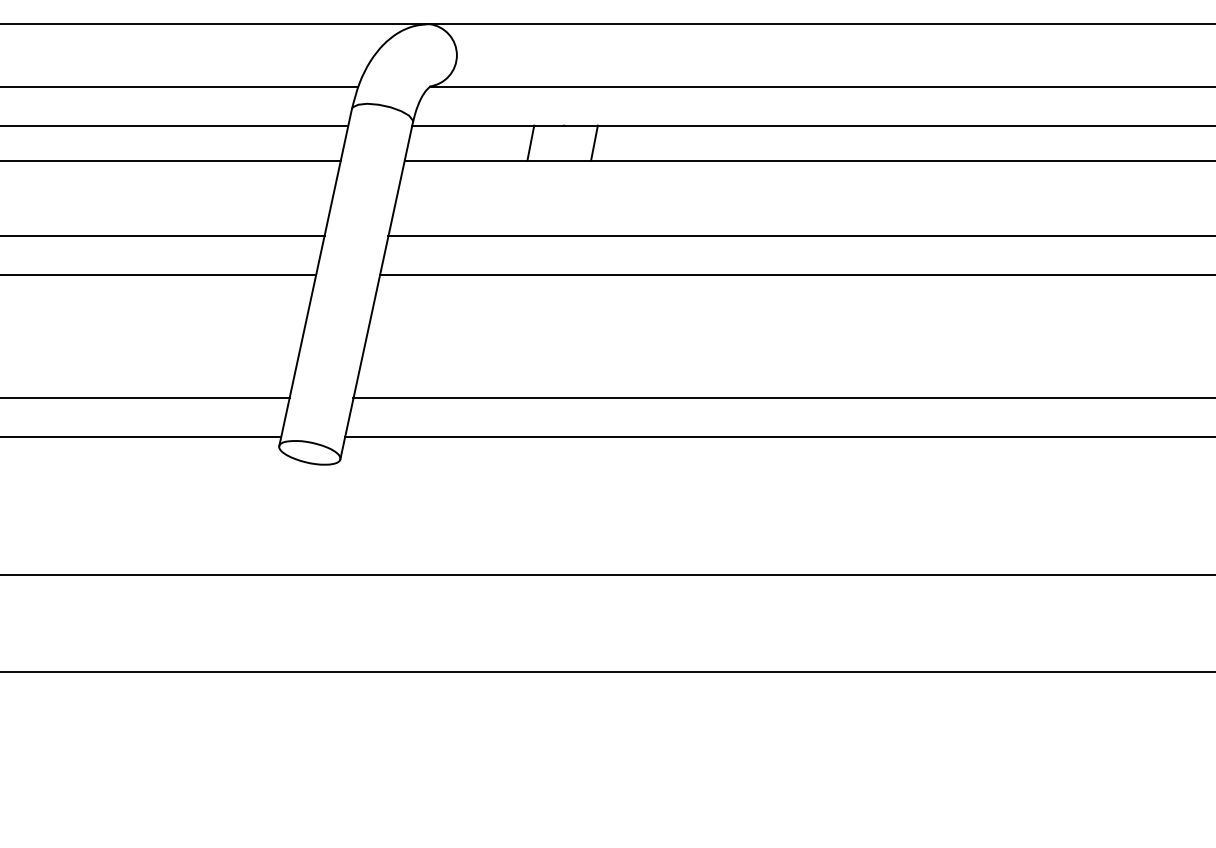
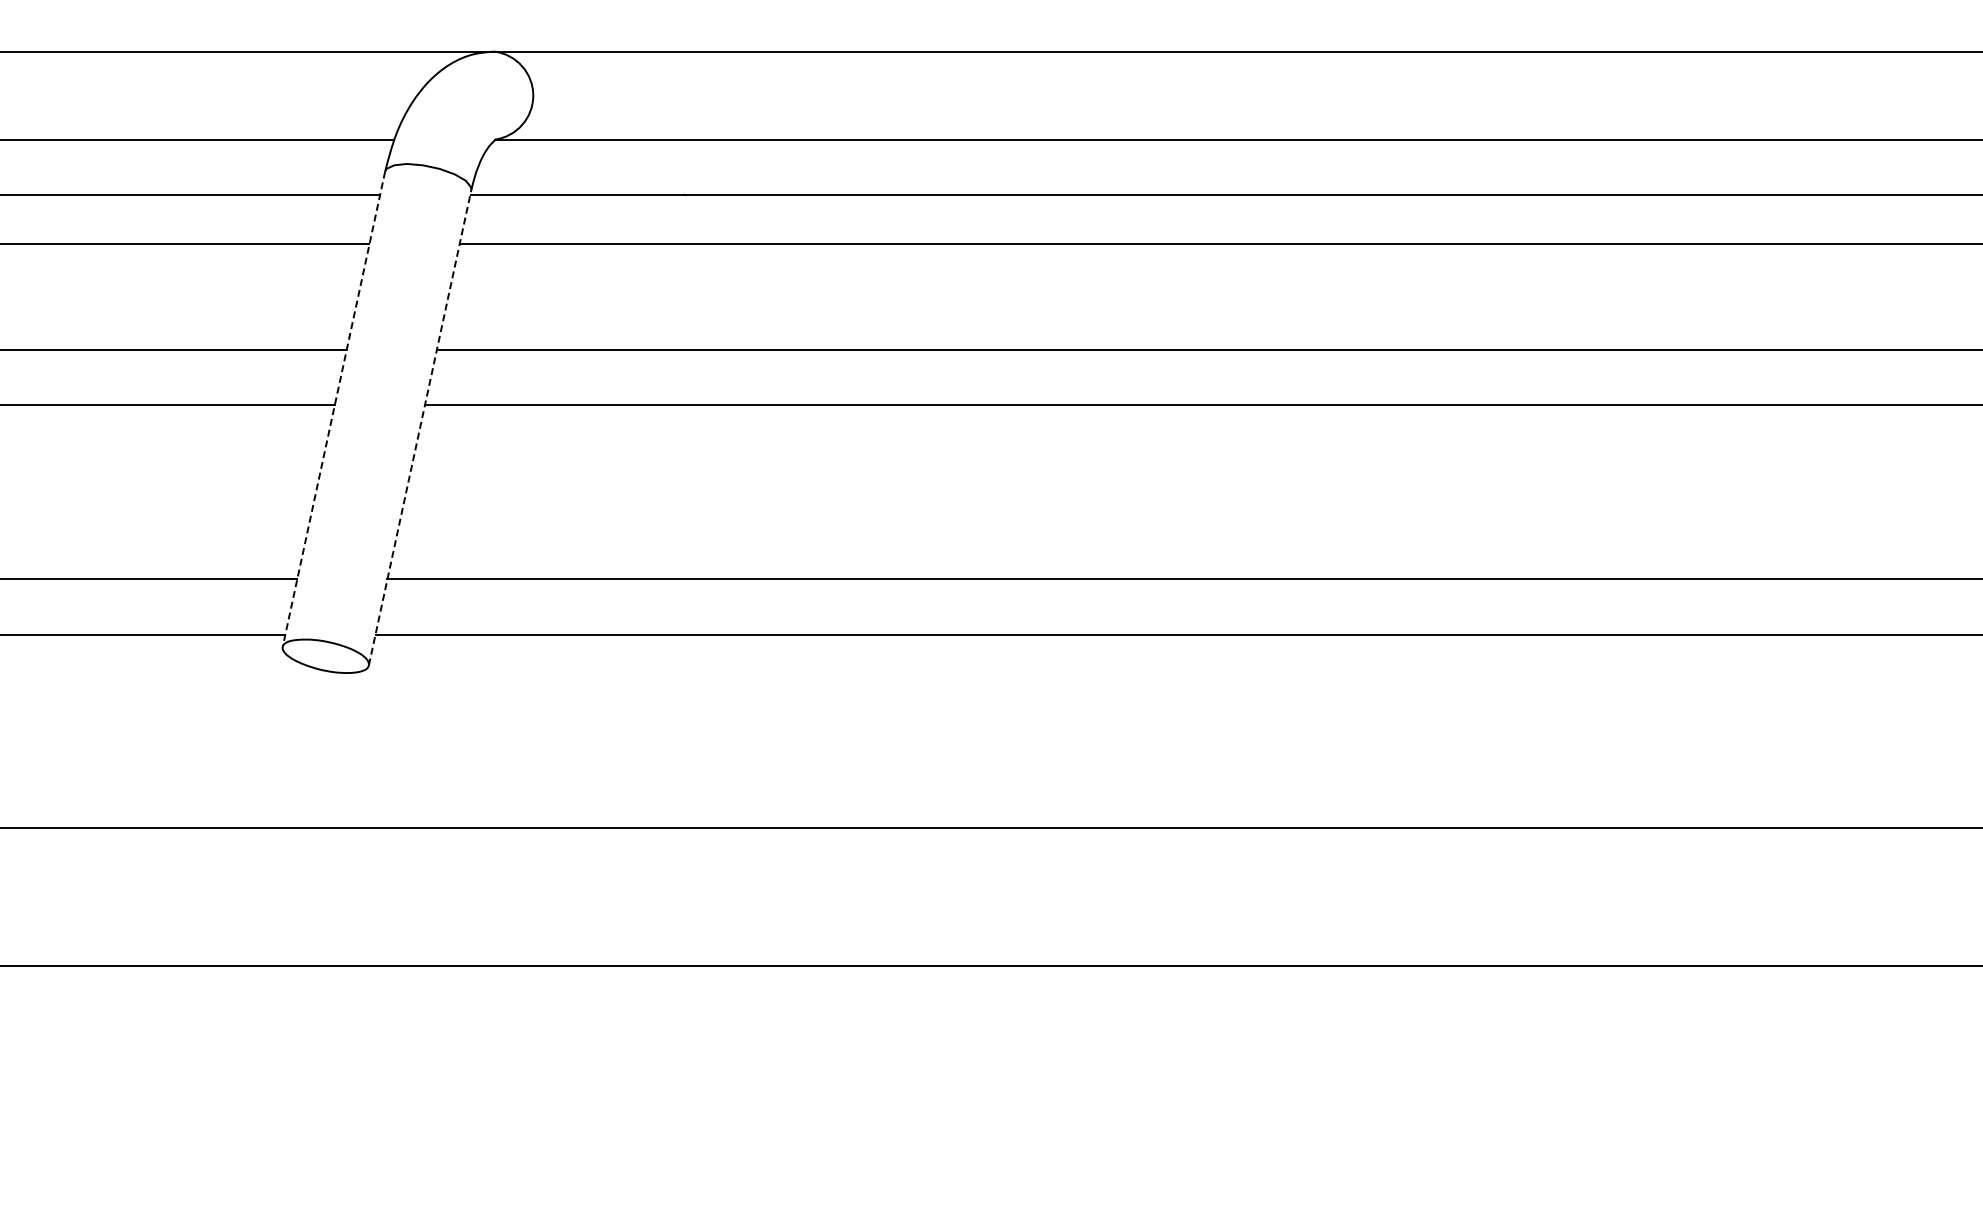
line: (530, 143) -> (637, 219), removed
line: (594, 143) -> (727, 219), removed
line: (315, 277) -> (333, 409), solid -> dashed
line: (376, 290) -> (420, 427), solid -> dashed

